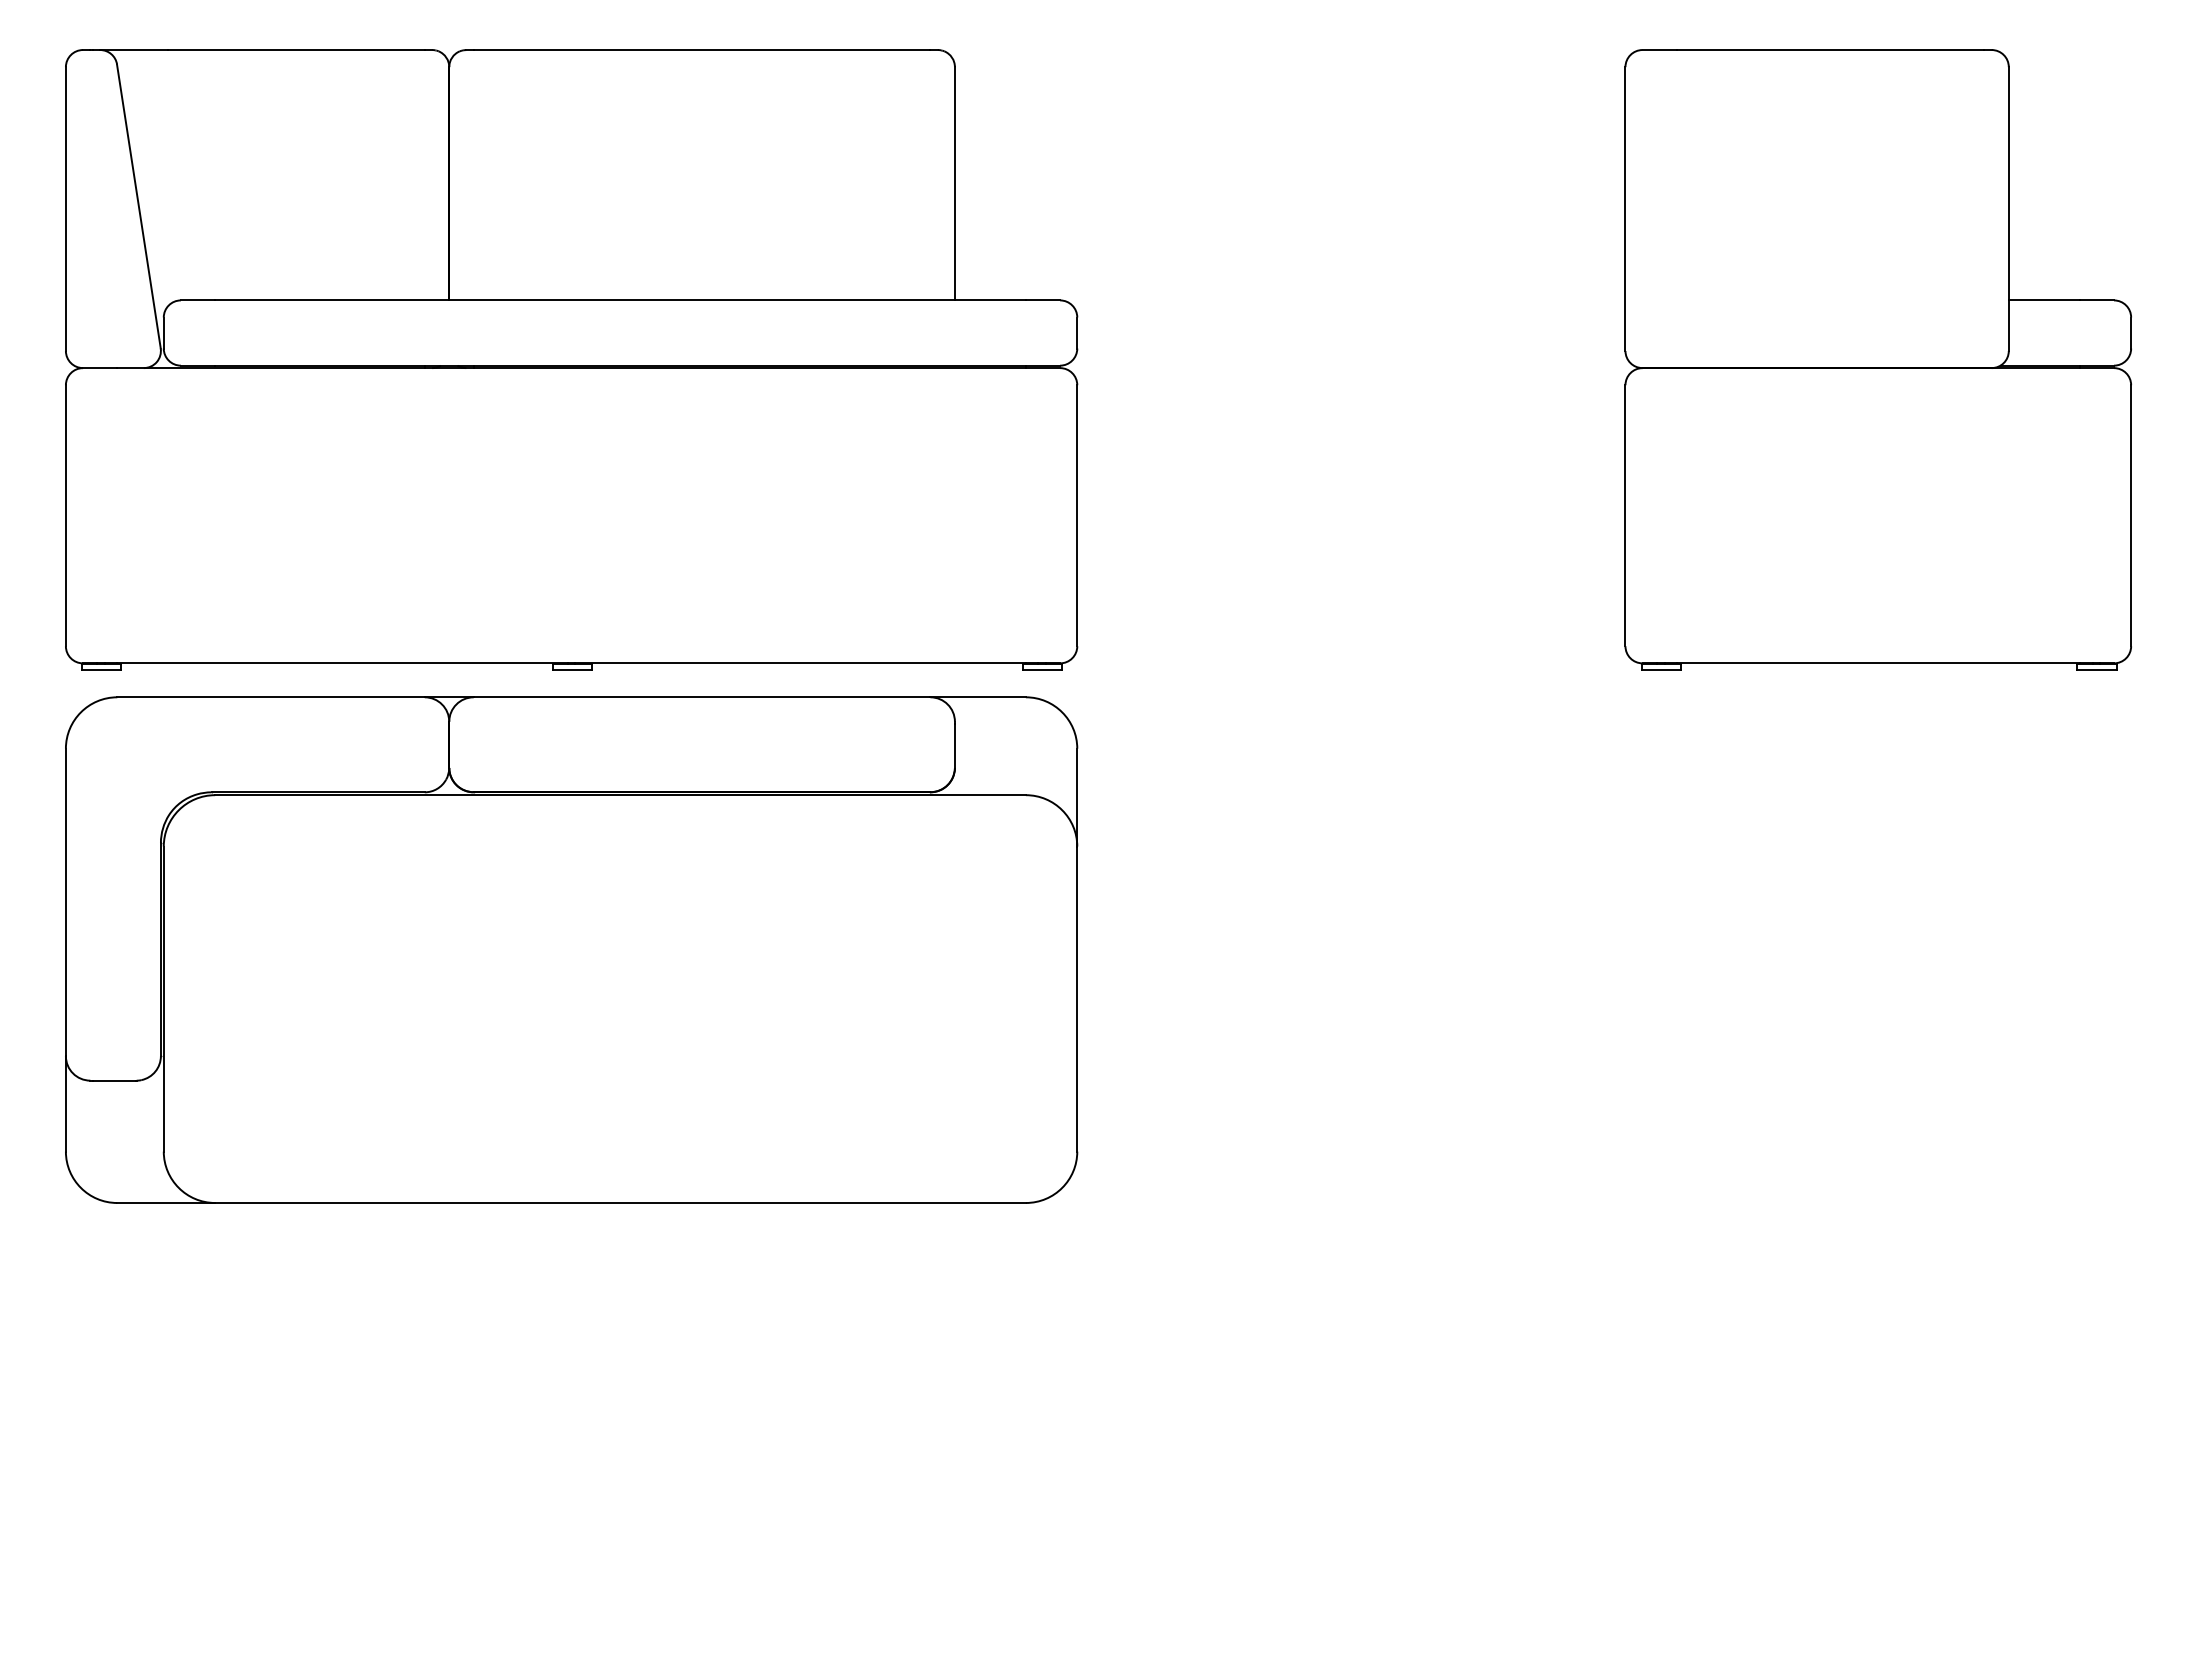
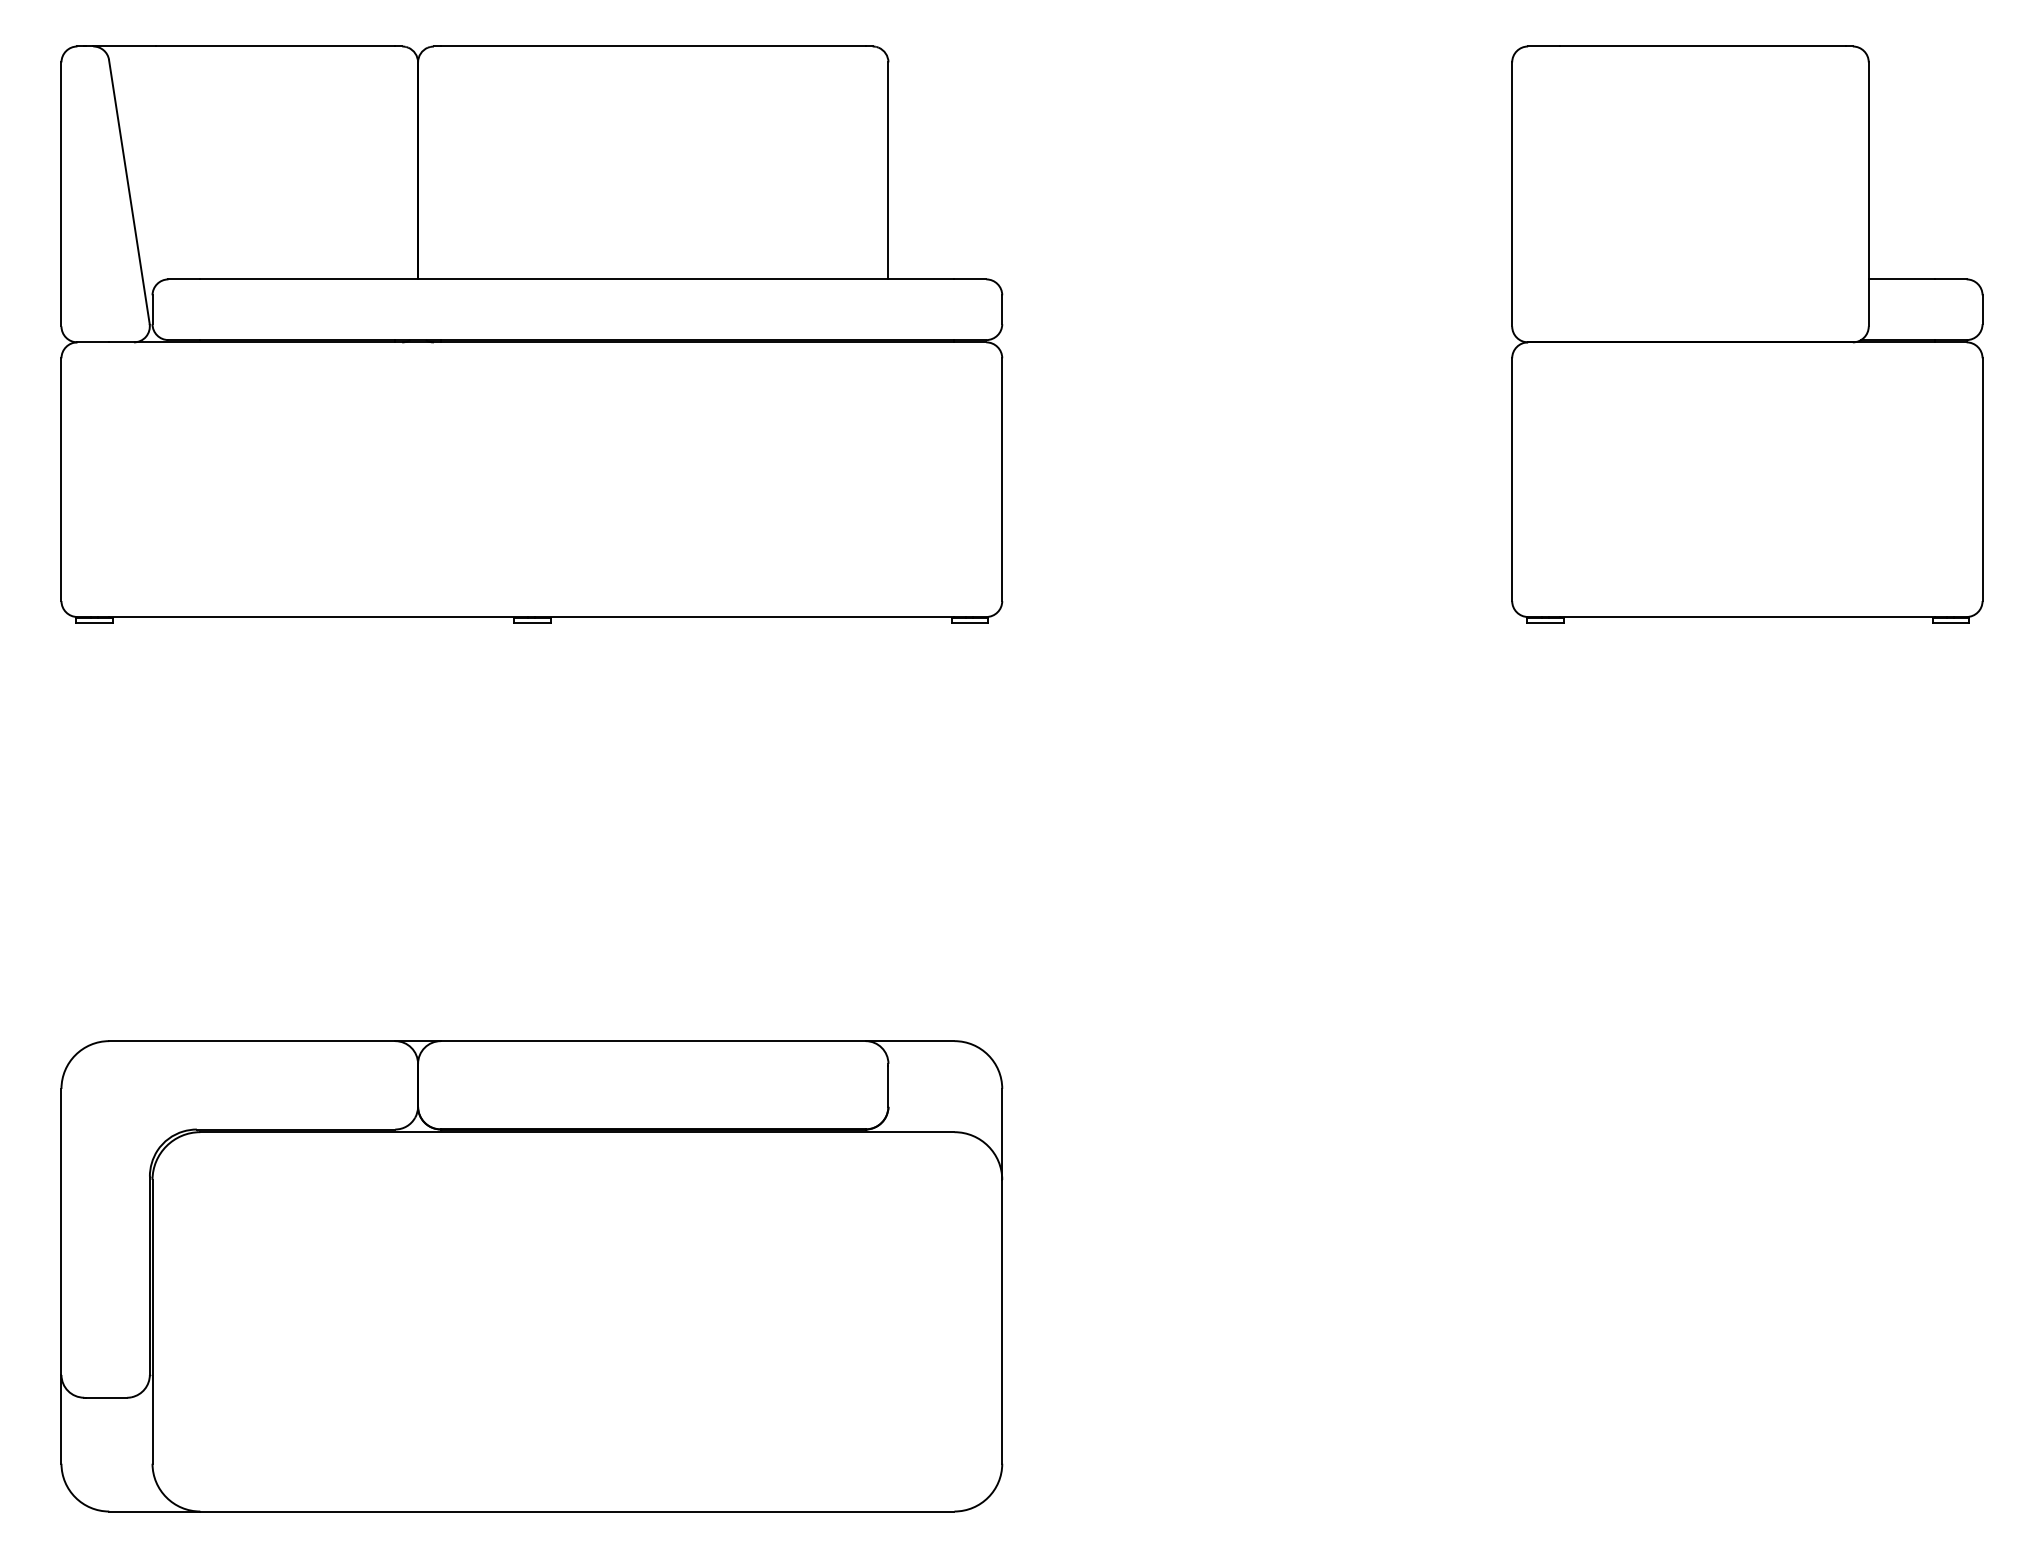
part: (571, 949) -> (531, 1275), moved

